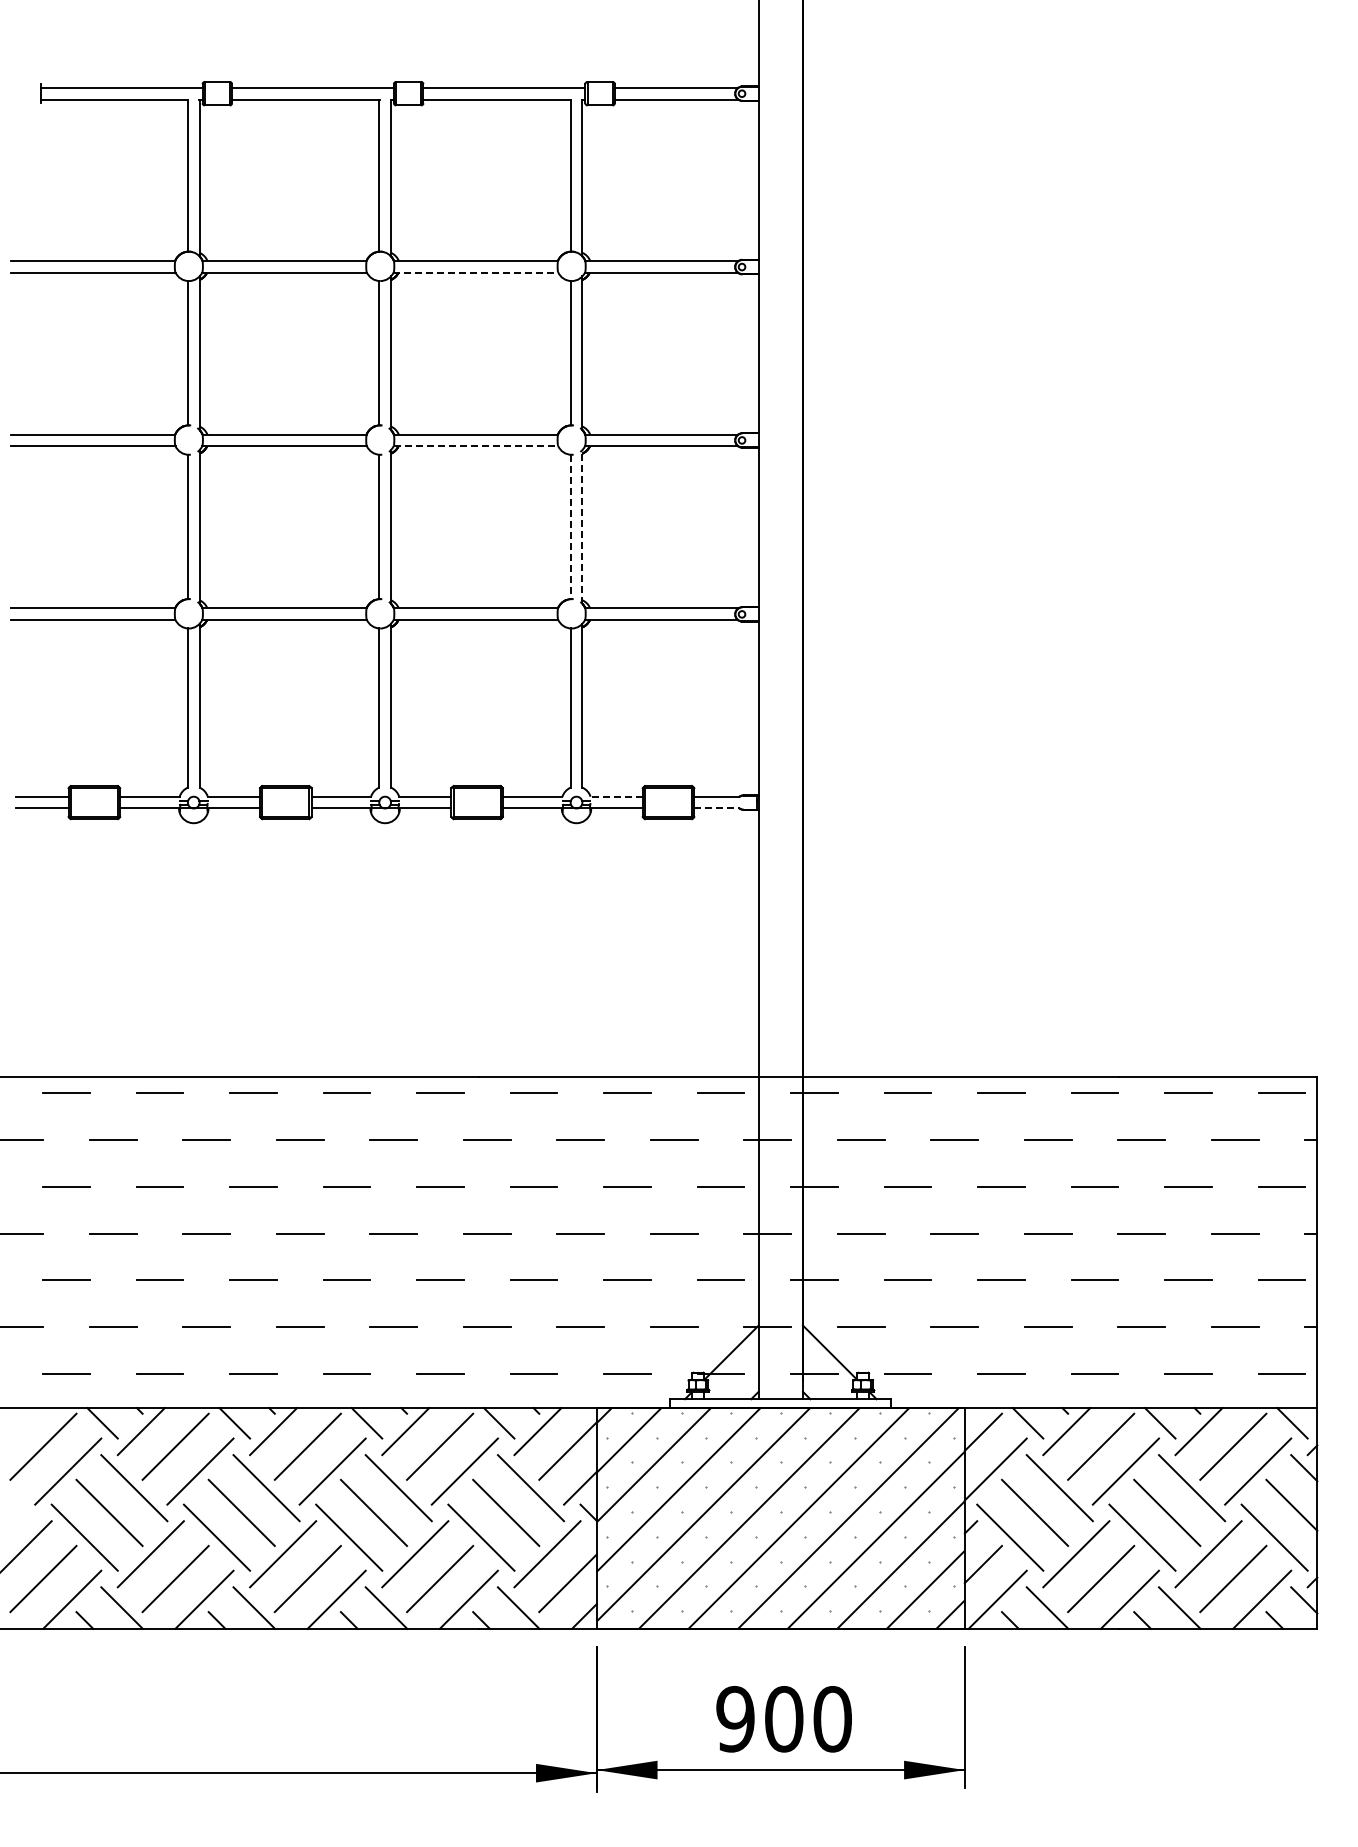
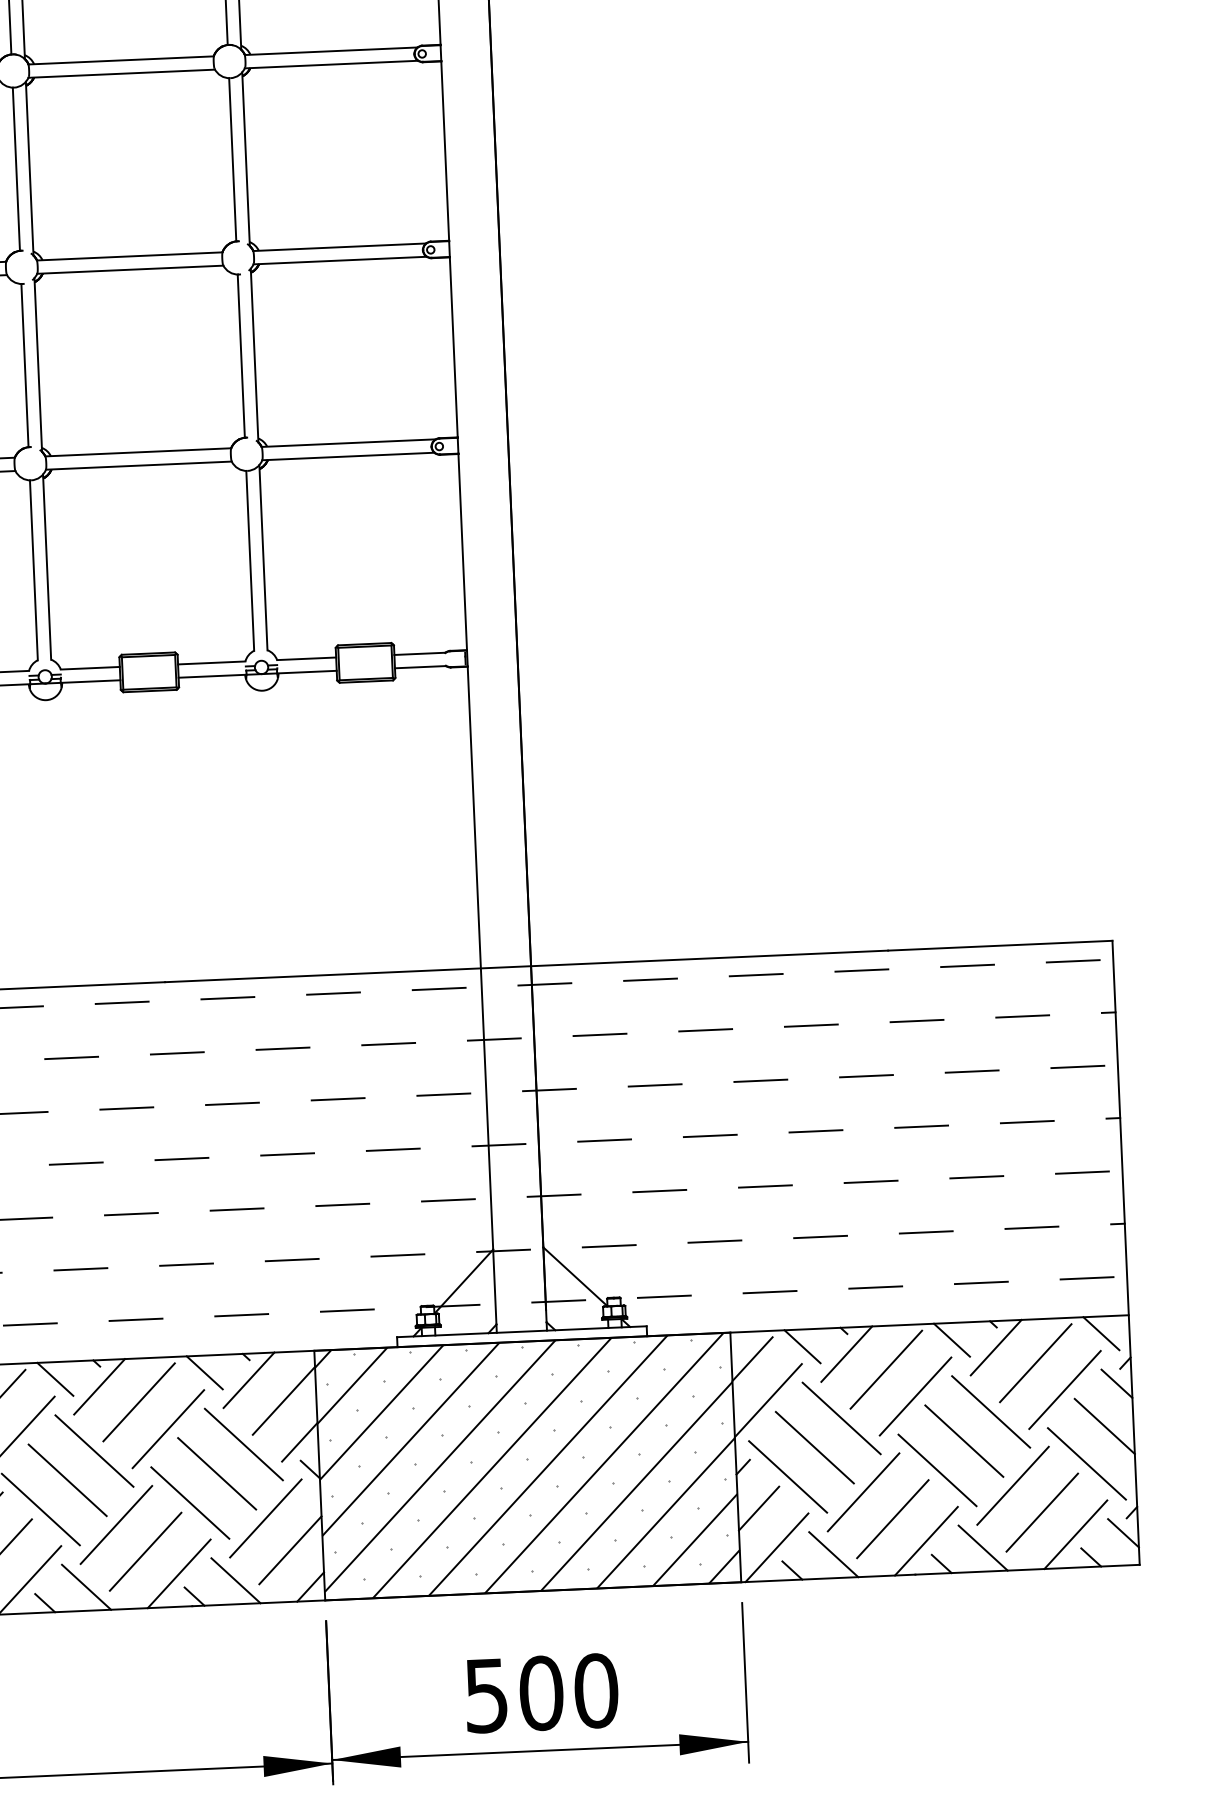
line: (475, 272) -> (121, 73), dashed -> solid
line: (476, 446) -> (130, 269), dashed -> solid
line: (582, 526) -> (254, 355), dashed -> solid
line: (570, 527) -> (241, 356), dashed -> solid
line: (616, 796) -> (306, 658), dashed -> solid
line: (717, 808) -> (421, 667), dashed -> solid
text: (735, 1719) -> (486, 1695), 900 -> 500

